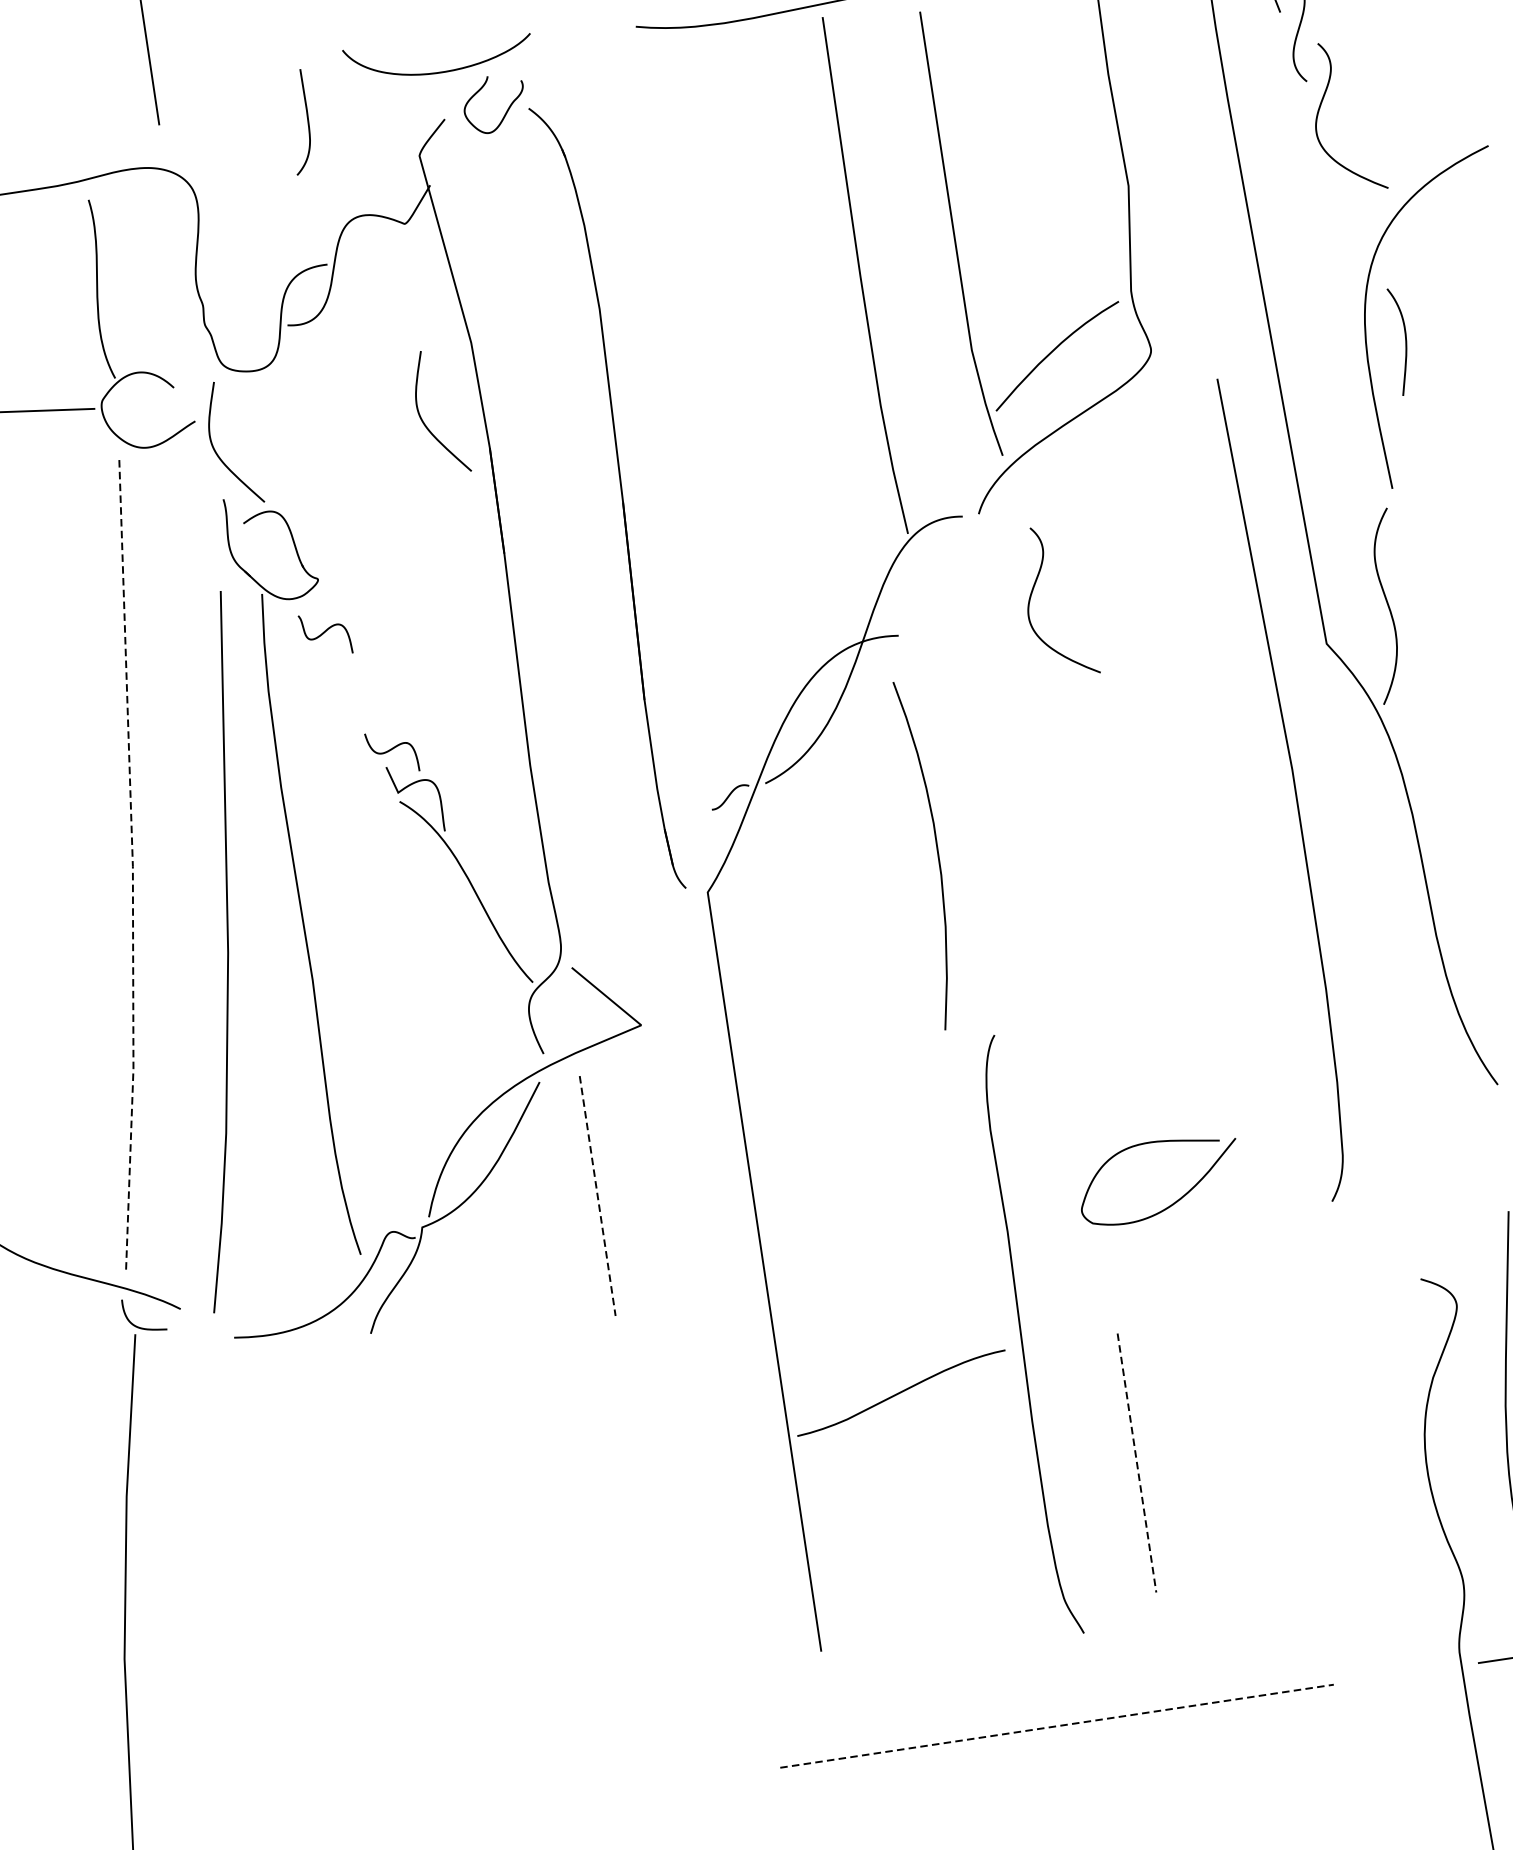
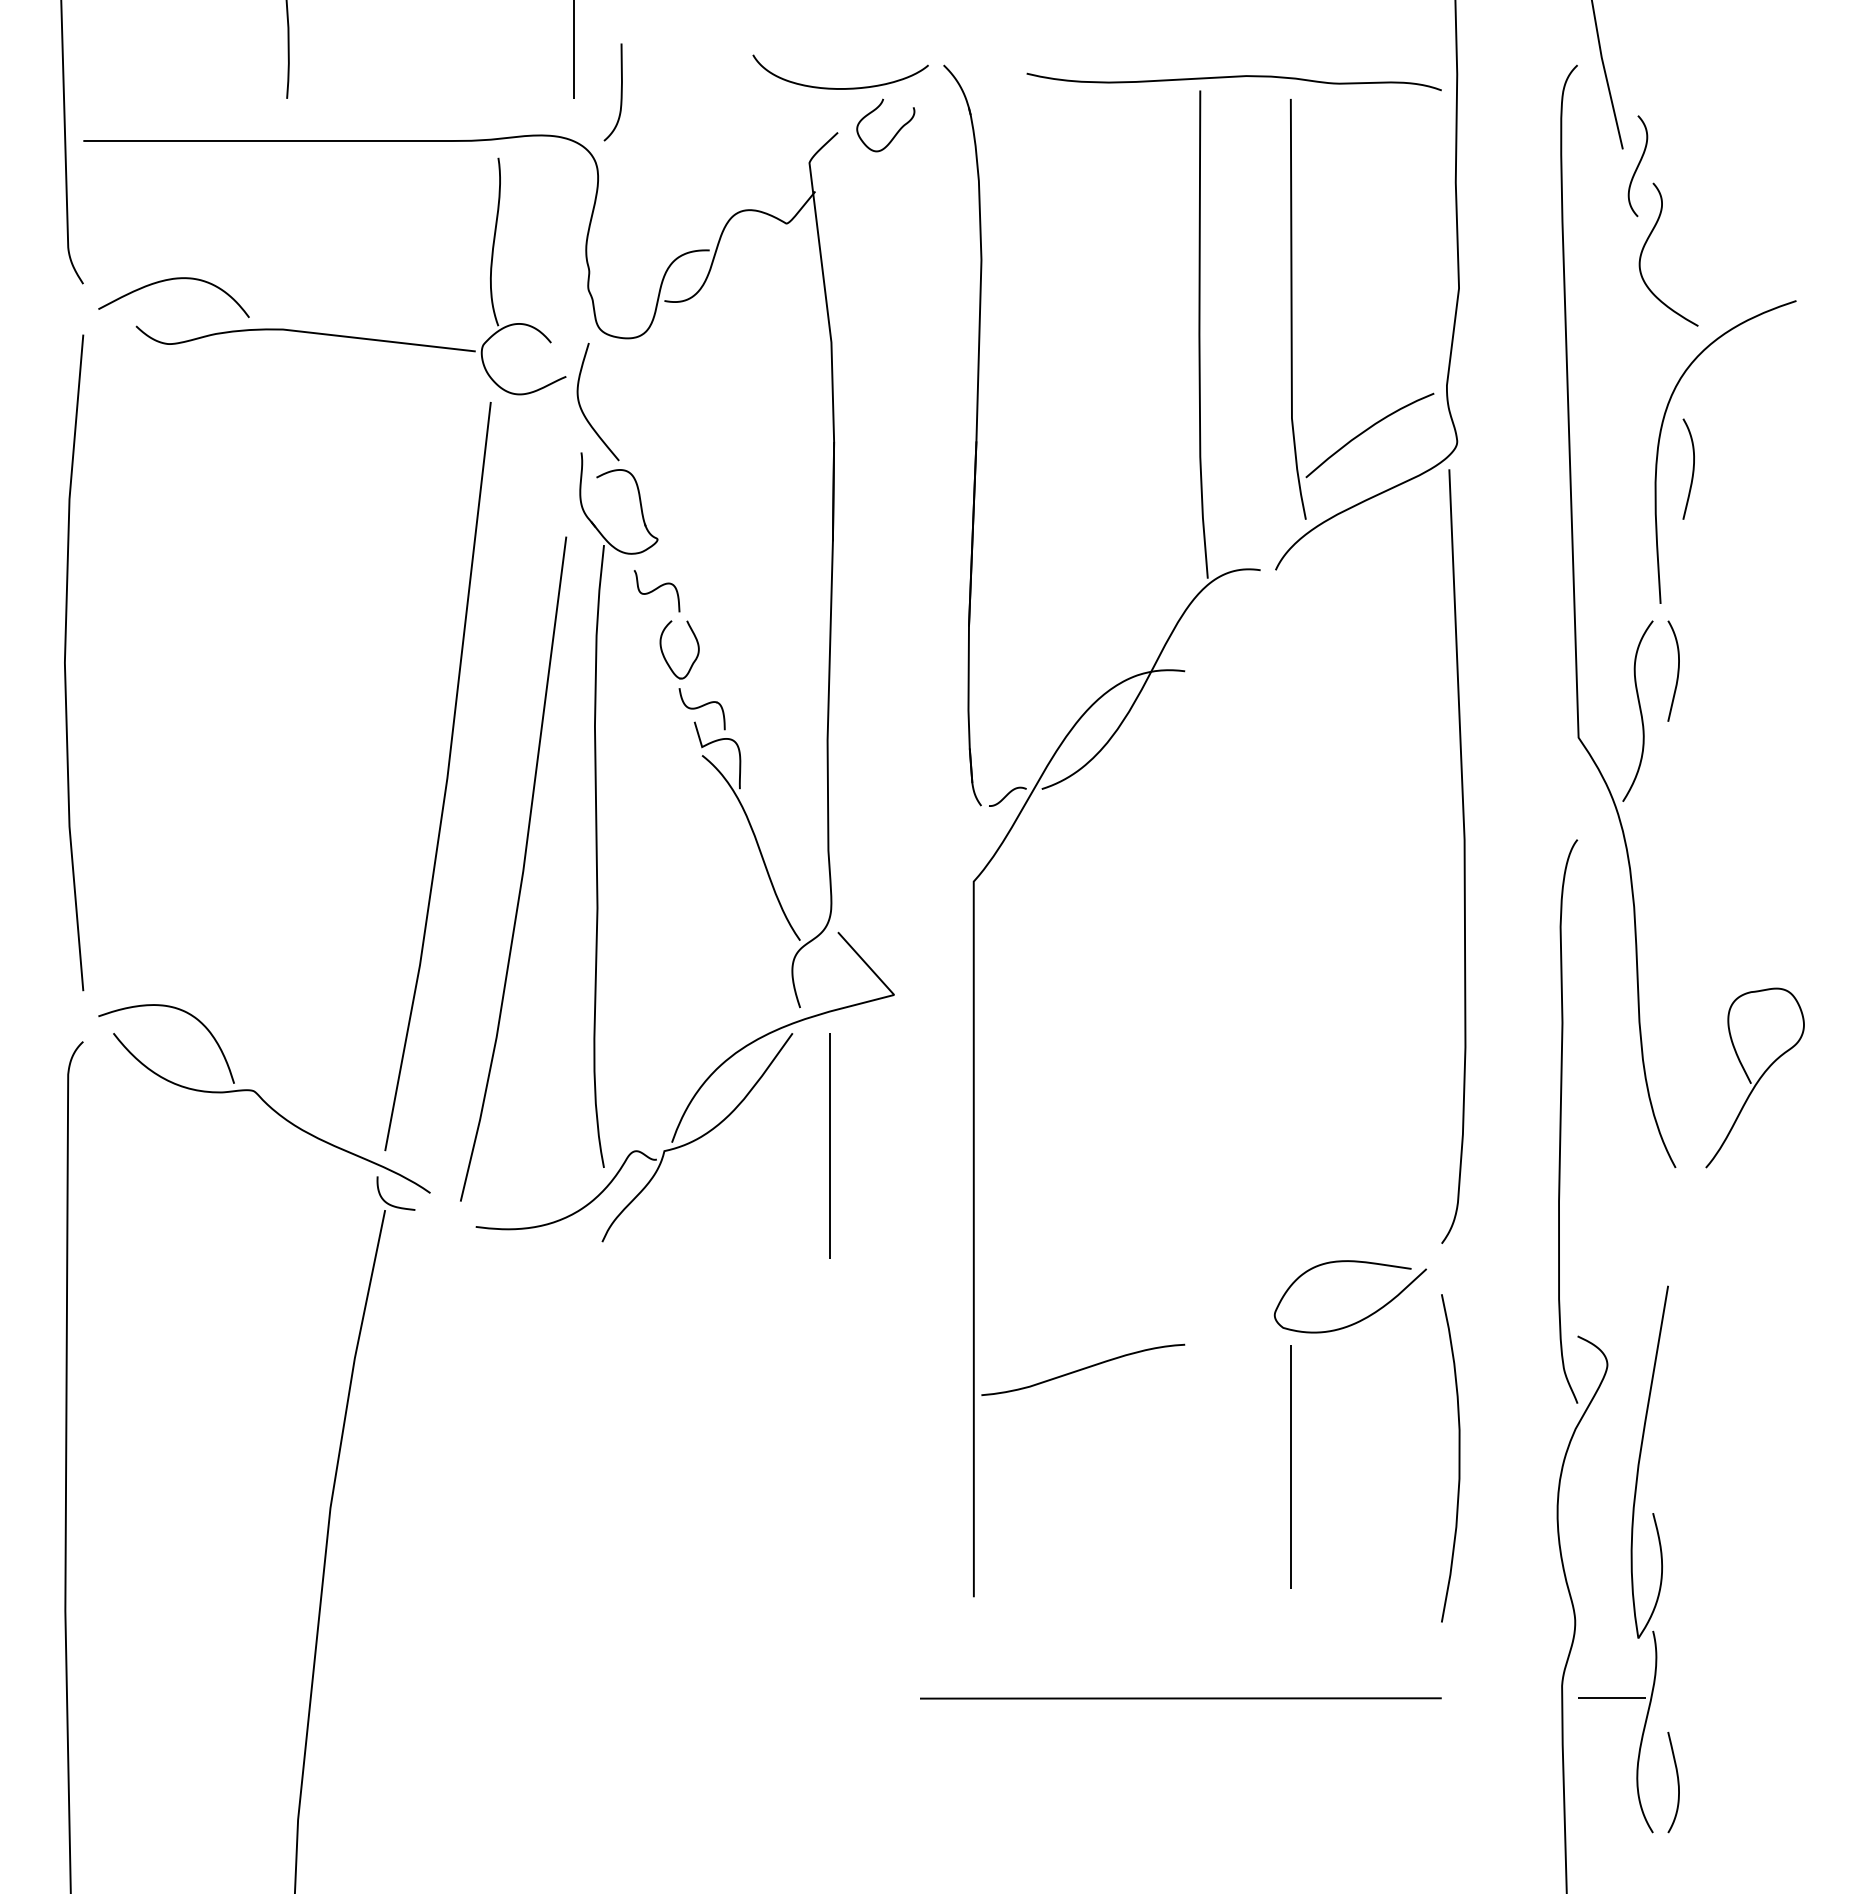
curve: (306, 121) -> (620, 92), moved
curve: (423, 419) -> (776, 406), removed
part: (621, 496) -> (975, 435), moved
curve: (1420, 556) -> (1677, 670), added
curve: (1032, 593) -> (1314, 650), removed
curve: (343, 700) -> (664, 654), added
curve: (1293, 787) -> (1463, 856), moved
curve: (937, 853) -> (1458, 1458), moved
line: (133, 867) -> (447, 779), dashed -> solid
line: (597, 1196) -> (830, 1146), dashed -> solid
curve: (1173, 1202) -> (1360, 1319), moved
curve: (1022, 1336) -> (1561, 1121), moved
line: (1136, 1463) -> (1290, 1467), dashed -> solid
line: (1056, 1726) -> (1180, 1698), dashed -> solid

